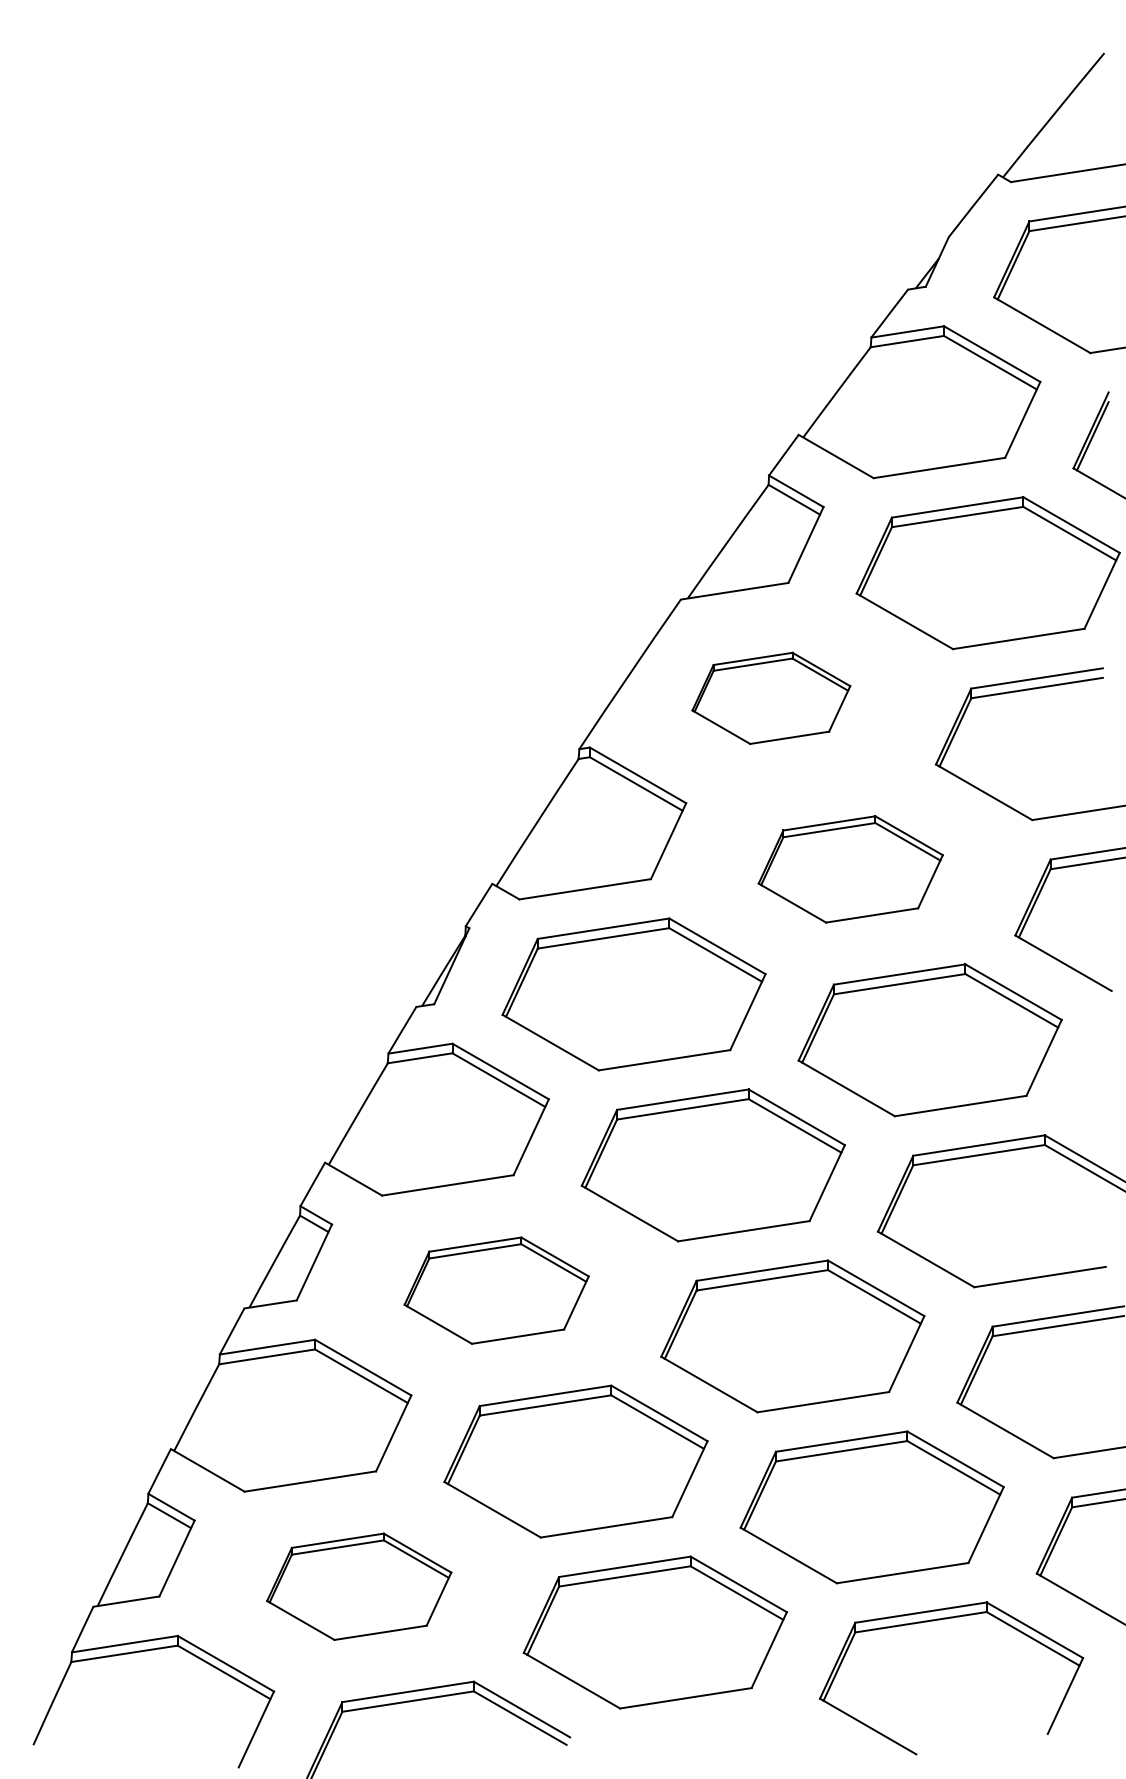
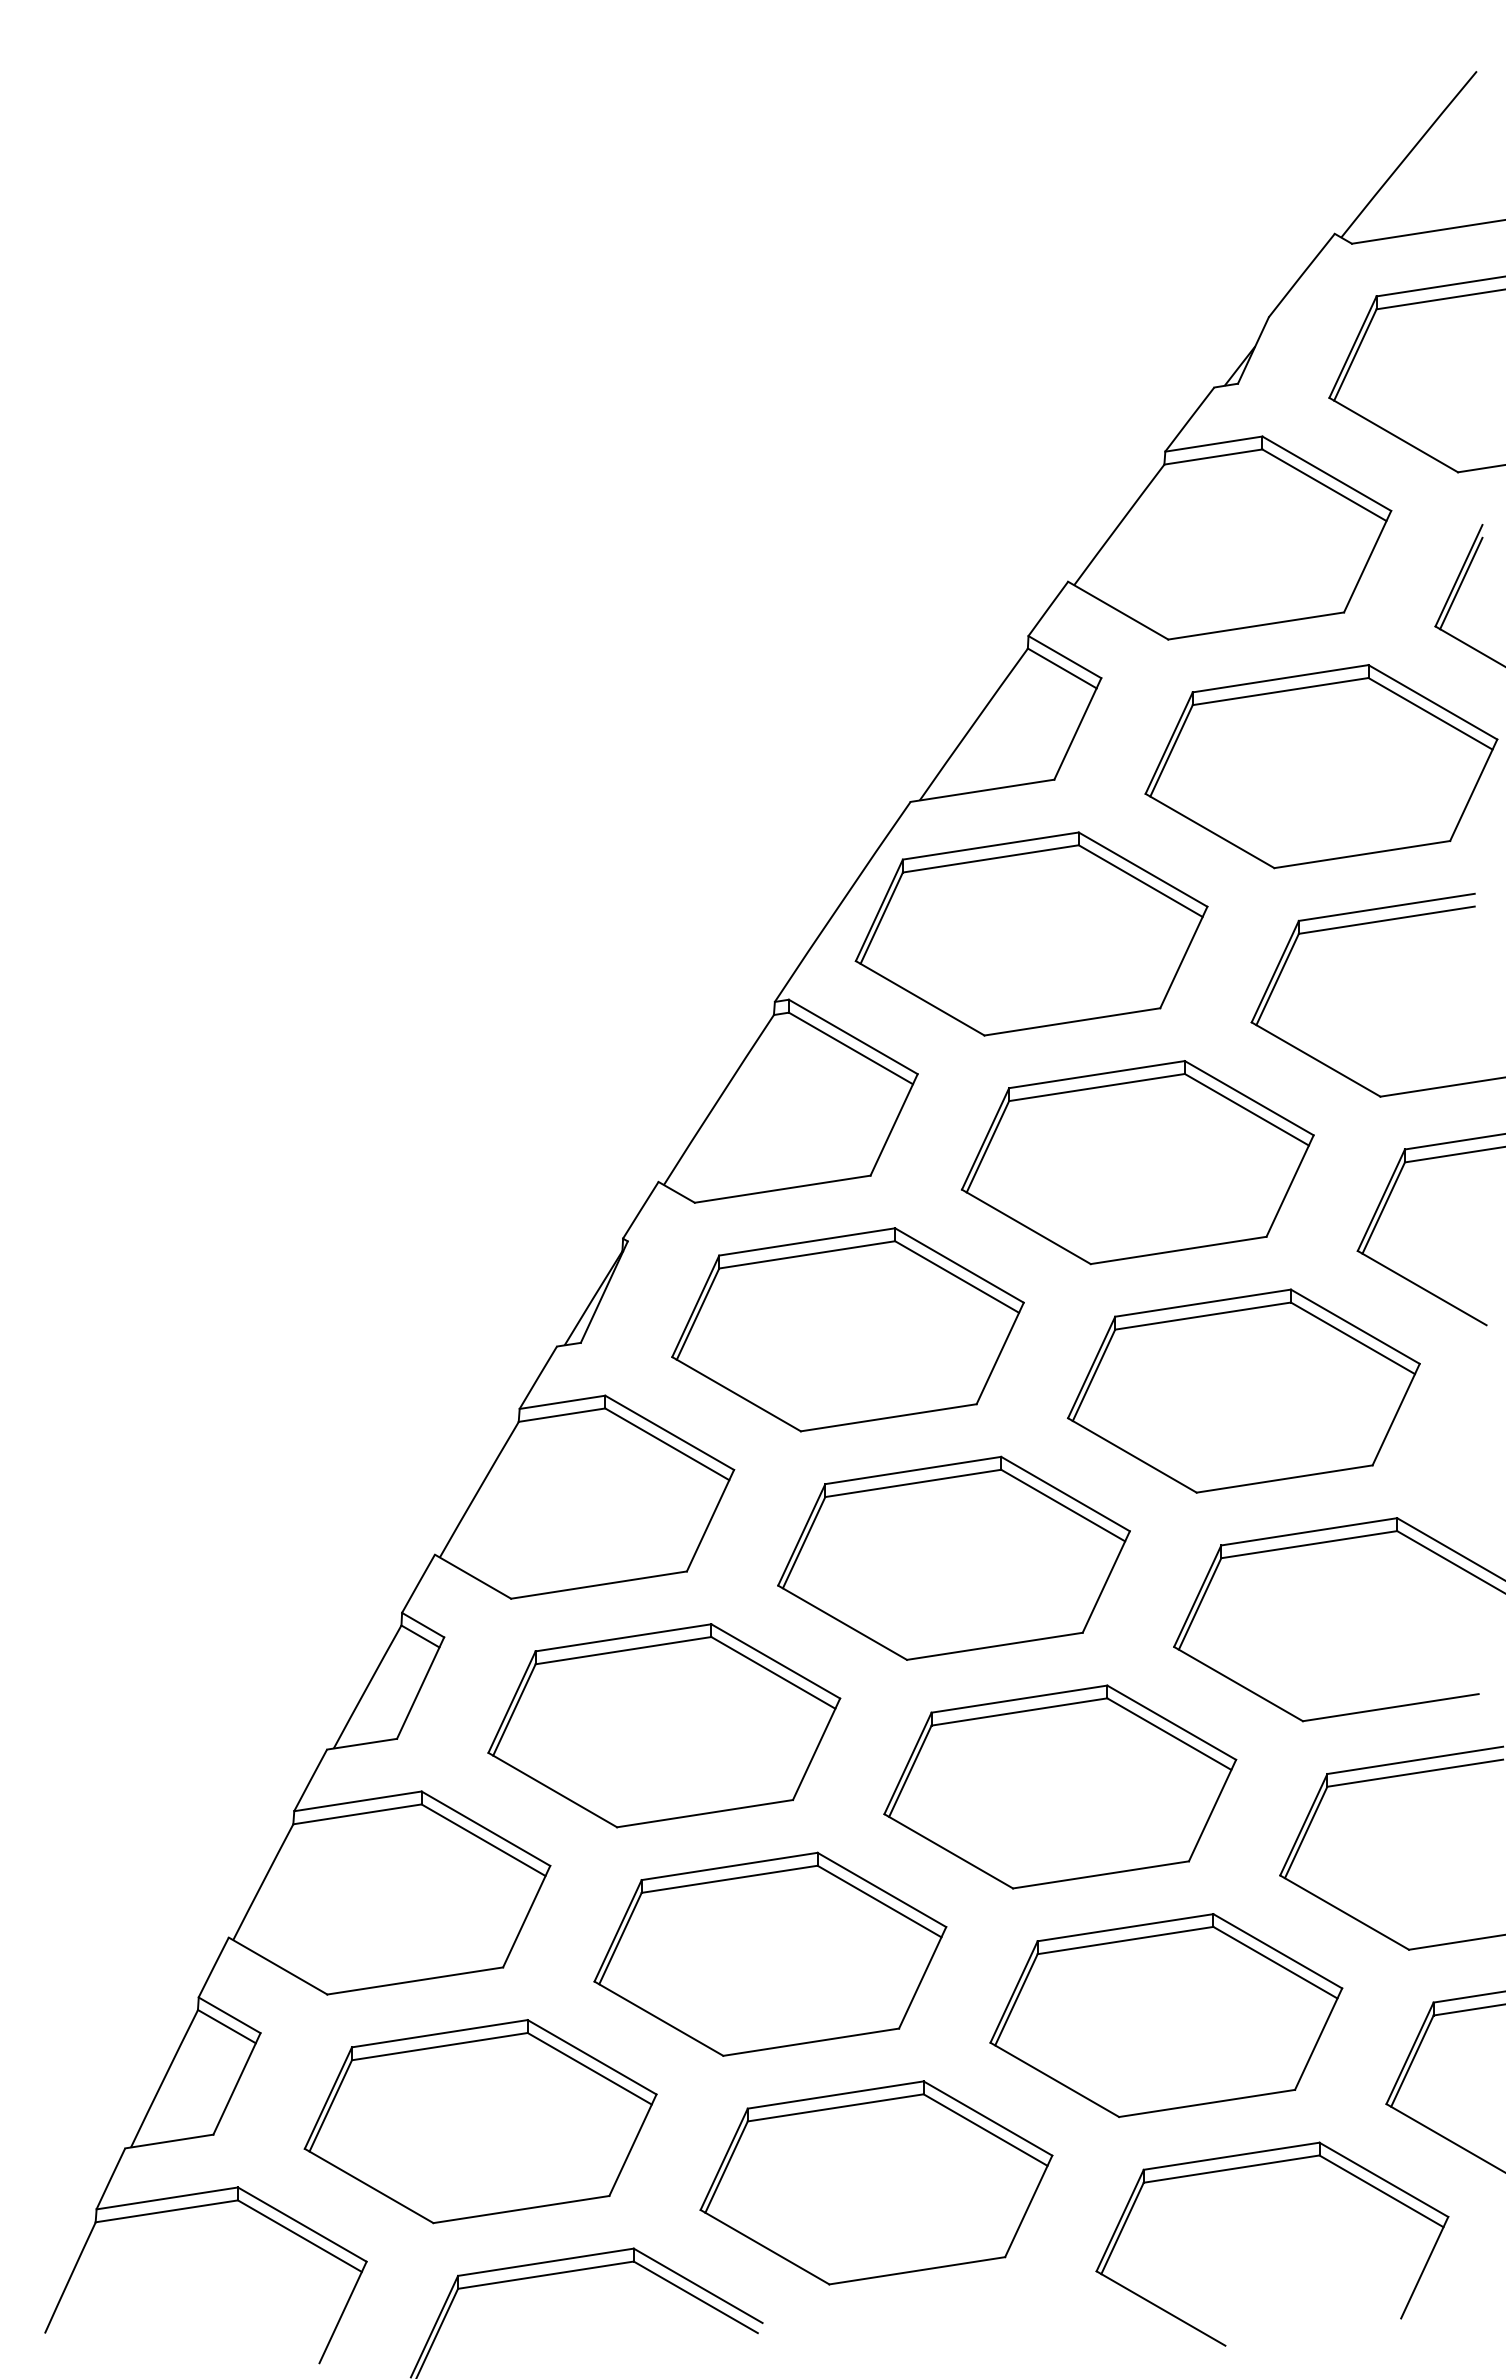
part: (771, 698) -> (1031, 933), size x1.67
part: (850, 869) -> (1137, 1162), size x1.43
part: (496, 1290) -> (664, 1725), size x1.43
part: (359, 1586) -> (480, 2121), size x1.43

